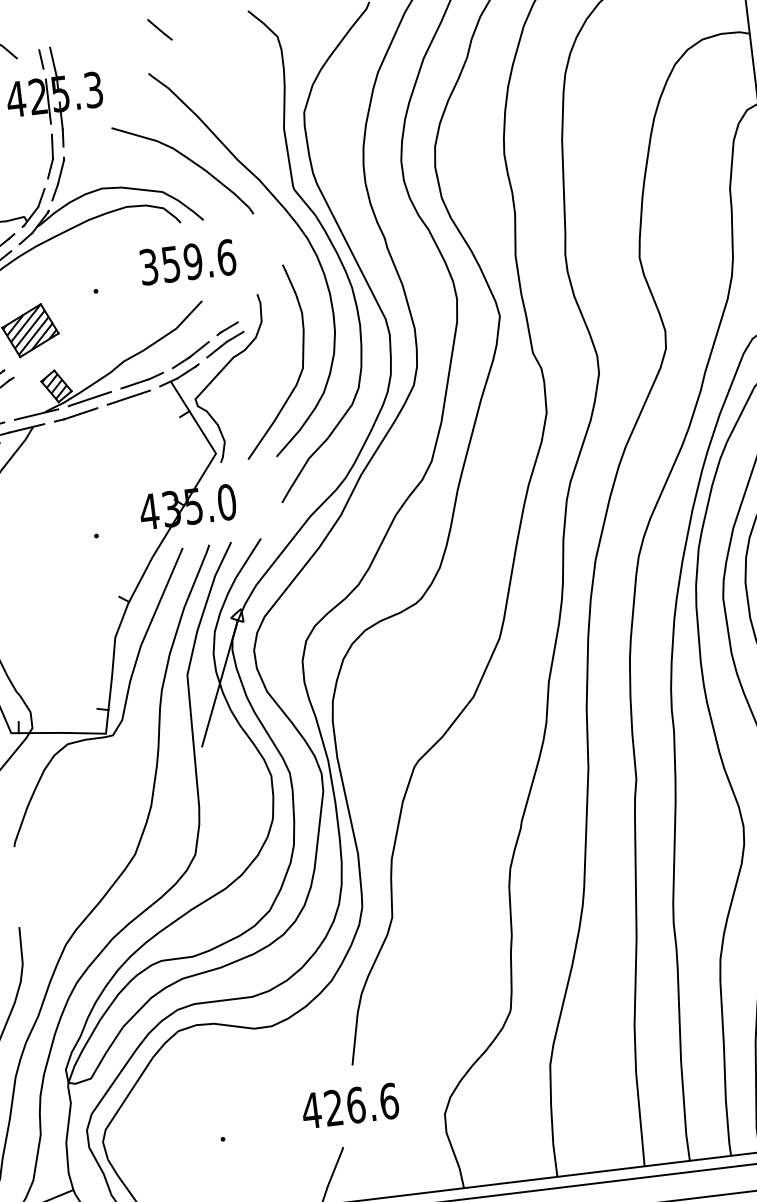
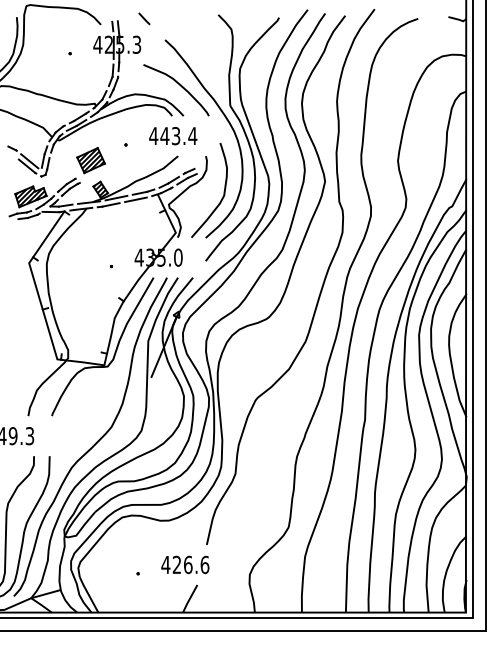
line: (159, 28) -> (144, 18), moved
text: (188, 263) -> (173, 136), 359.6 -> 443.4
text: (350, 1105) -> (185, 564), moved

